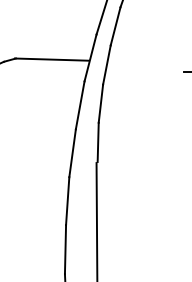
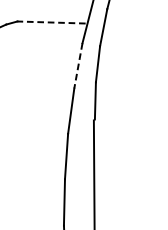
line: (52, 59) -> (52, 22), solid -> dashed
line: (80, 105) -> (78, 65), solid -> dashed

